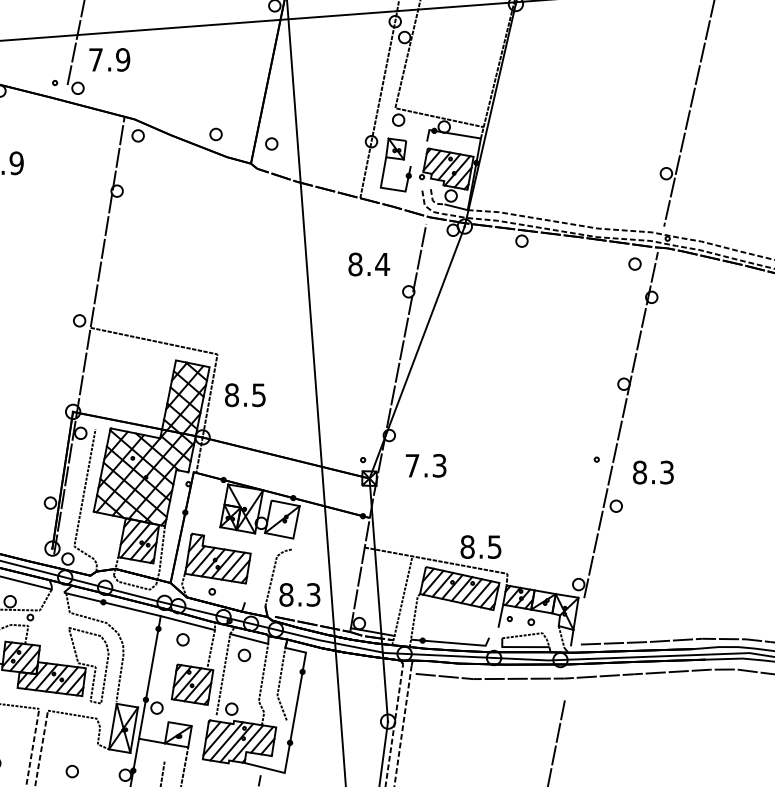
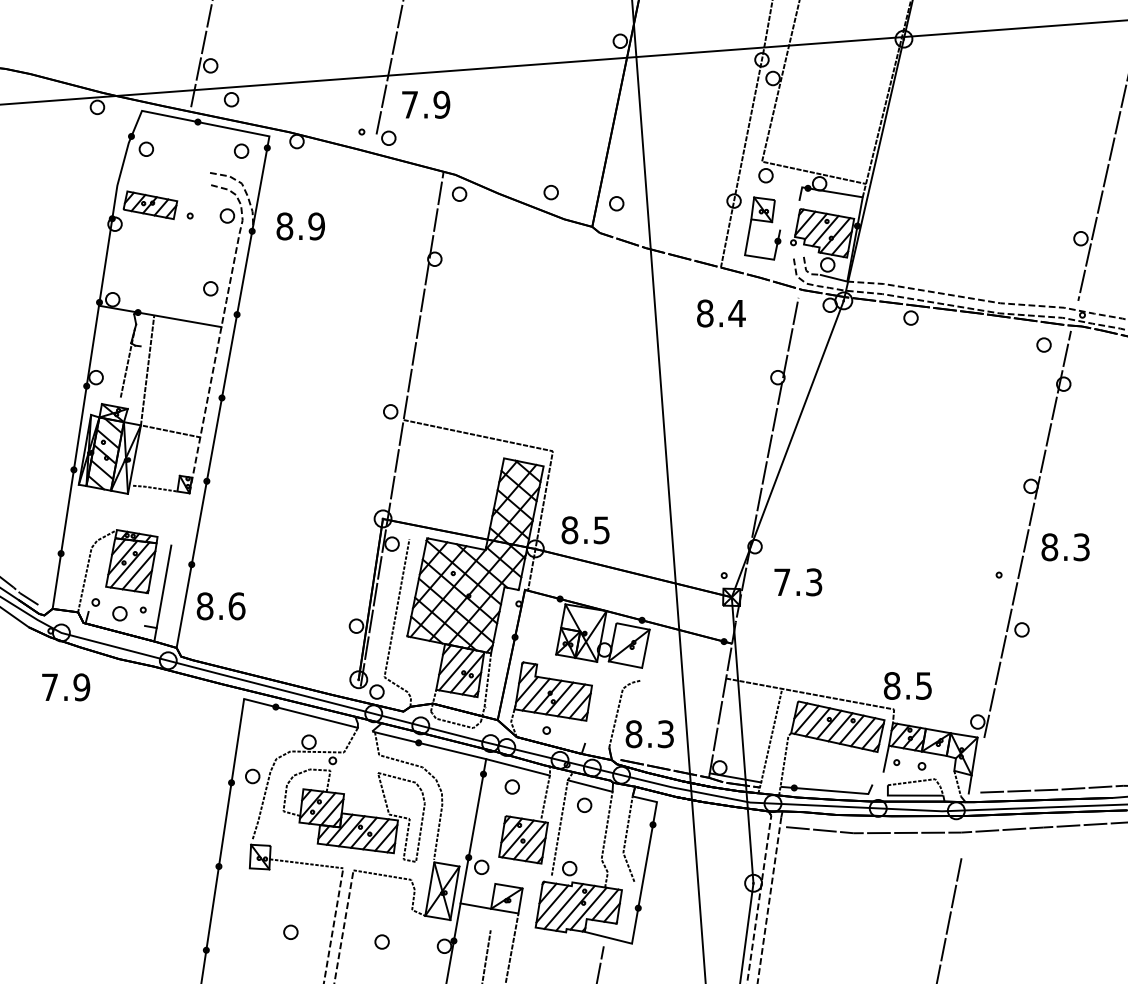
text: (369, 264) -> (721, 313), moved
text: (245, 395) -> (585, 530), moved
text: (653, 472) -> (1065, 547), moved
text: (480, 546) -> (907, 685), moved

